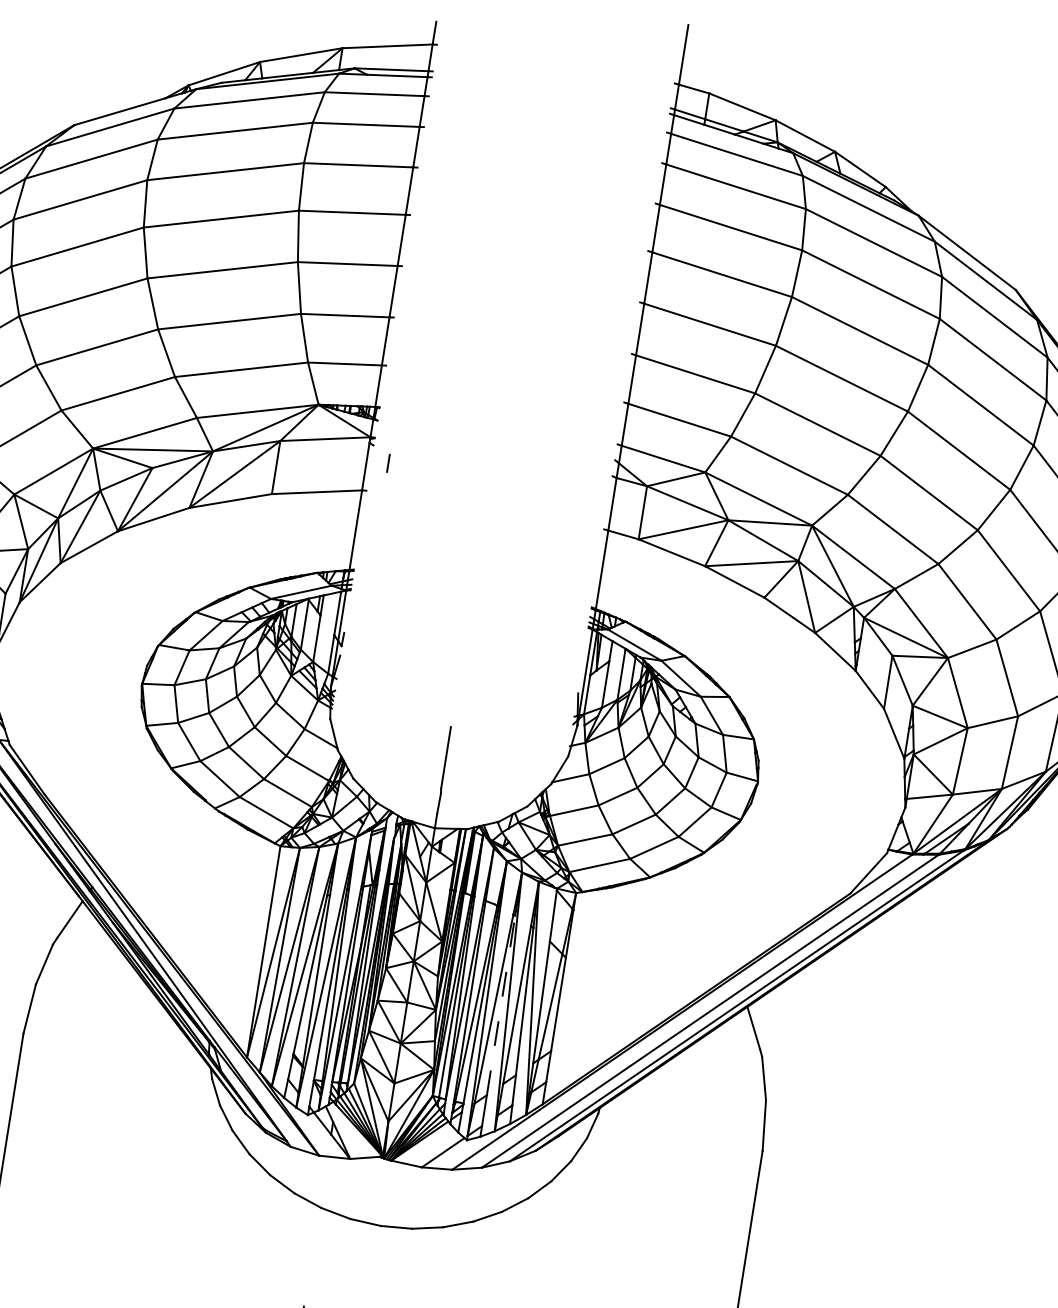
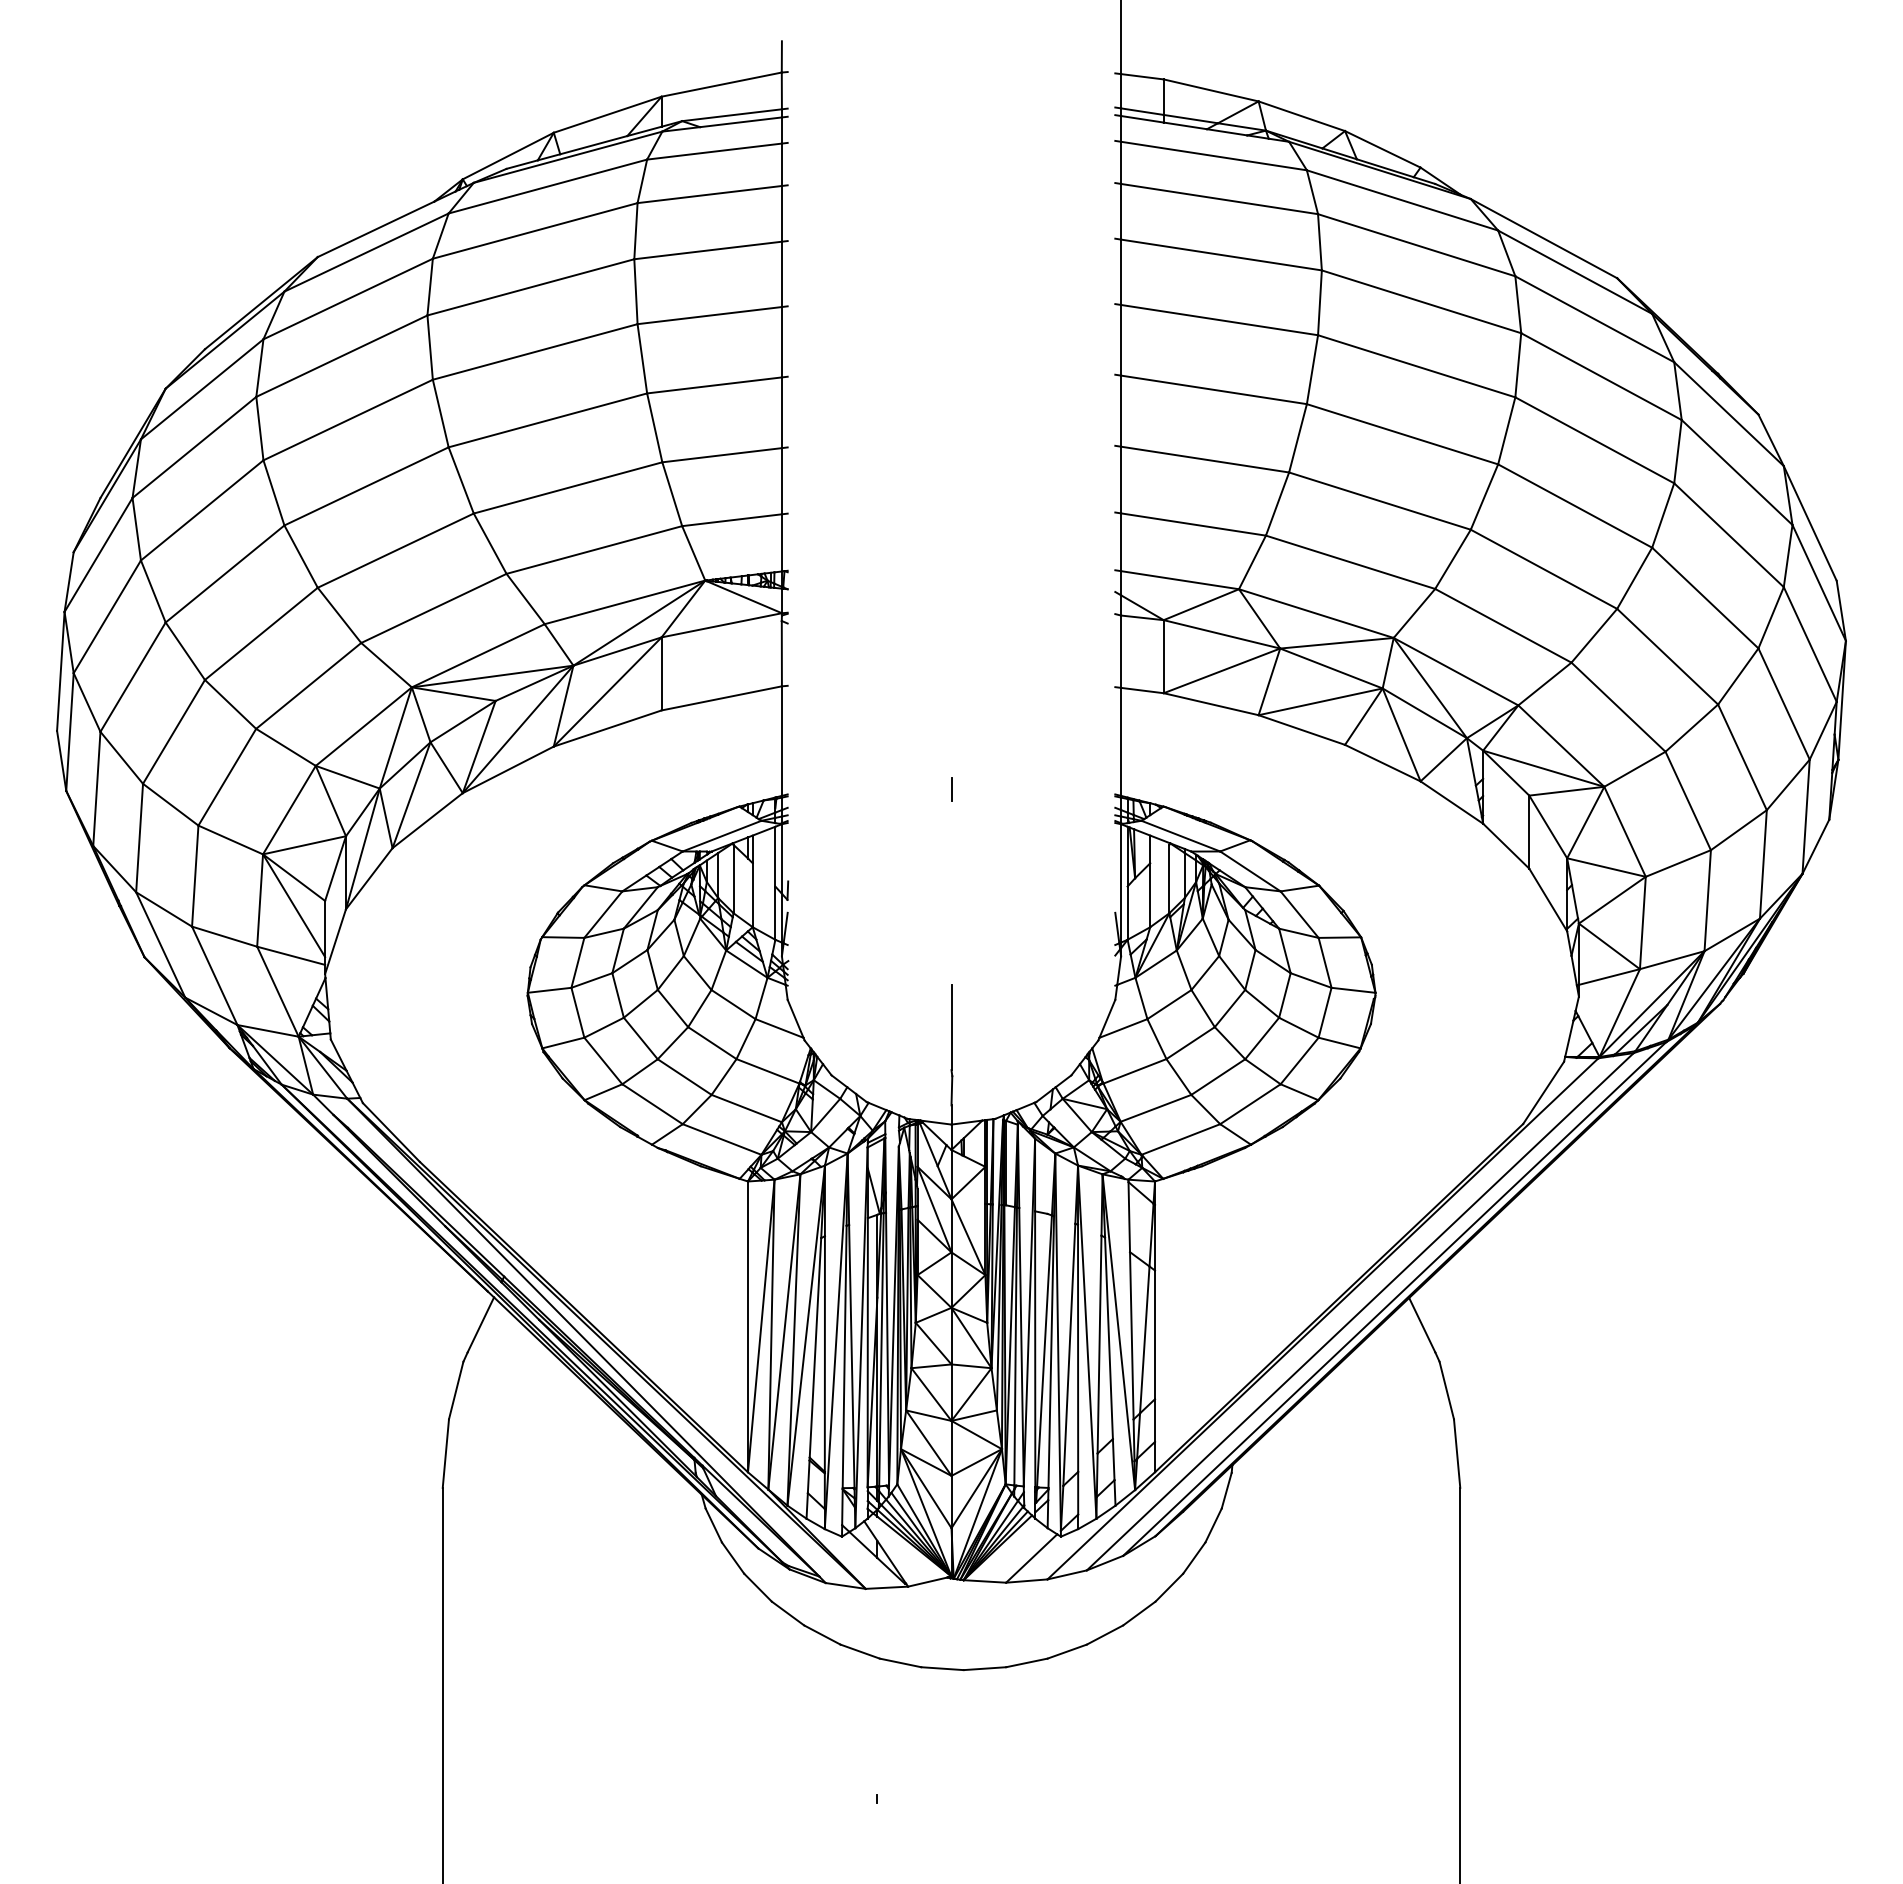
line: (388, 463) -> (951, 789), moved
line: (501, 1005) -> (1078, 1348), dashed -> solid

